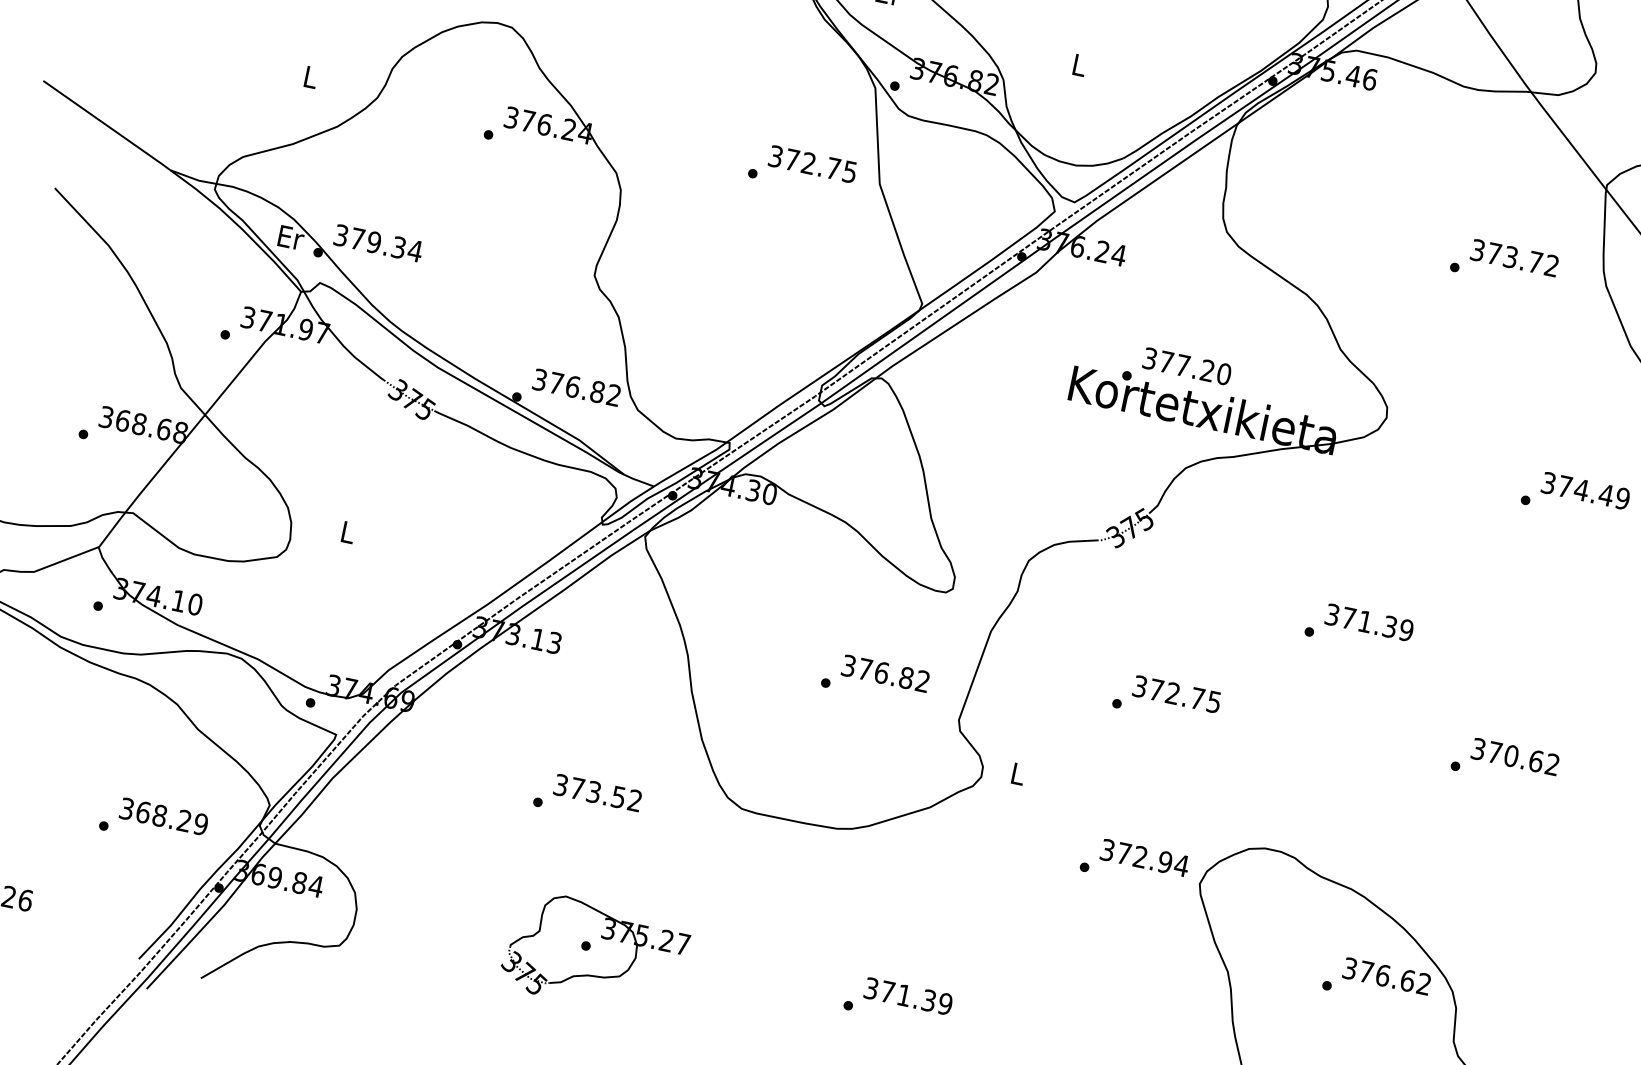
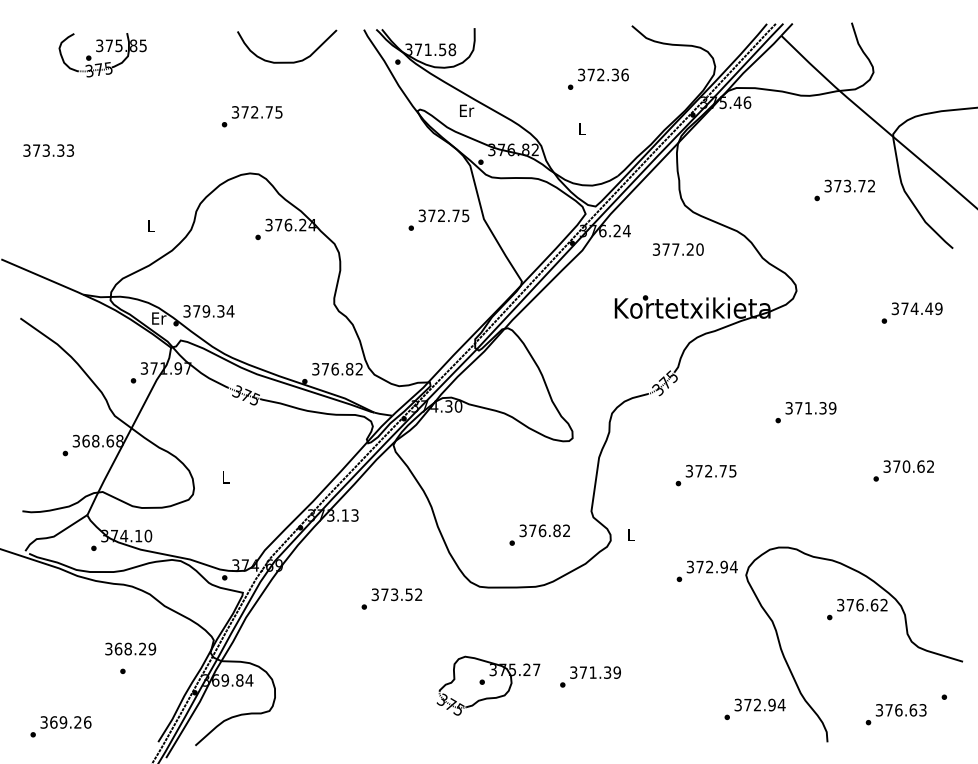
text: (1185, 366) -> (677, 249), moved
text: (875, 678) -> (539, 534), moved
text: (163, 815) -> (130, 648), moved
part: (595, 953) -> (488, 685), moved

